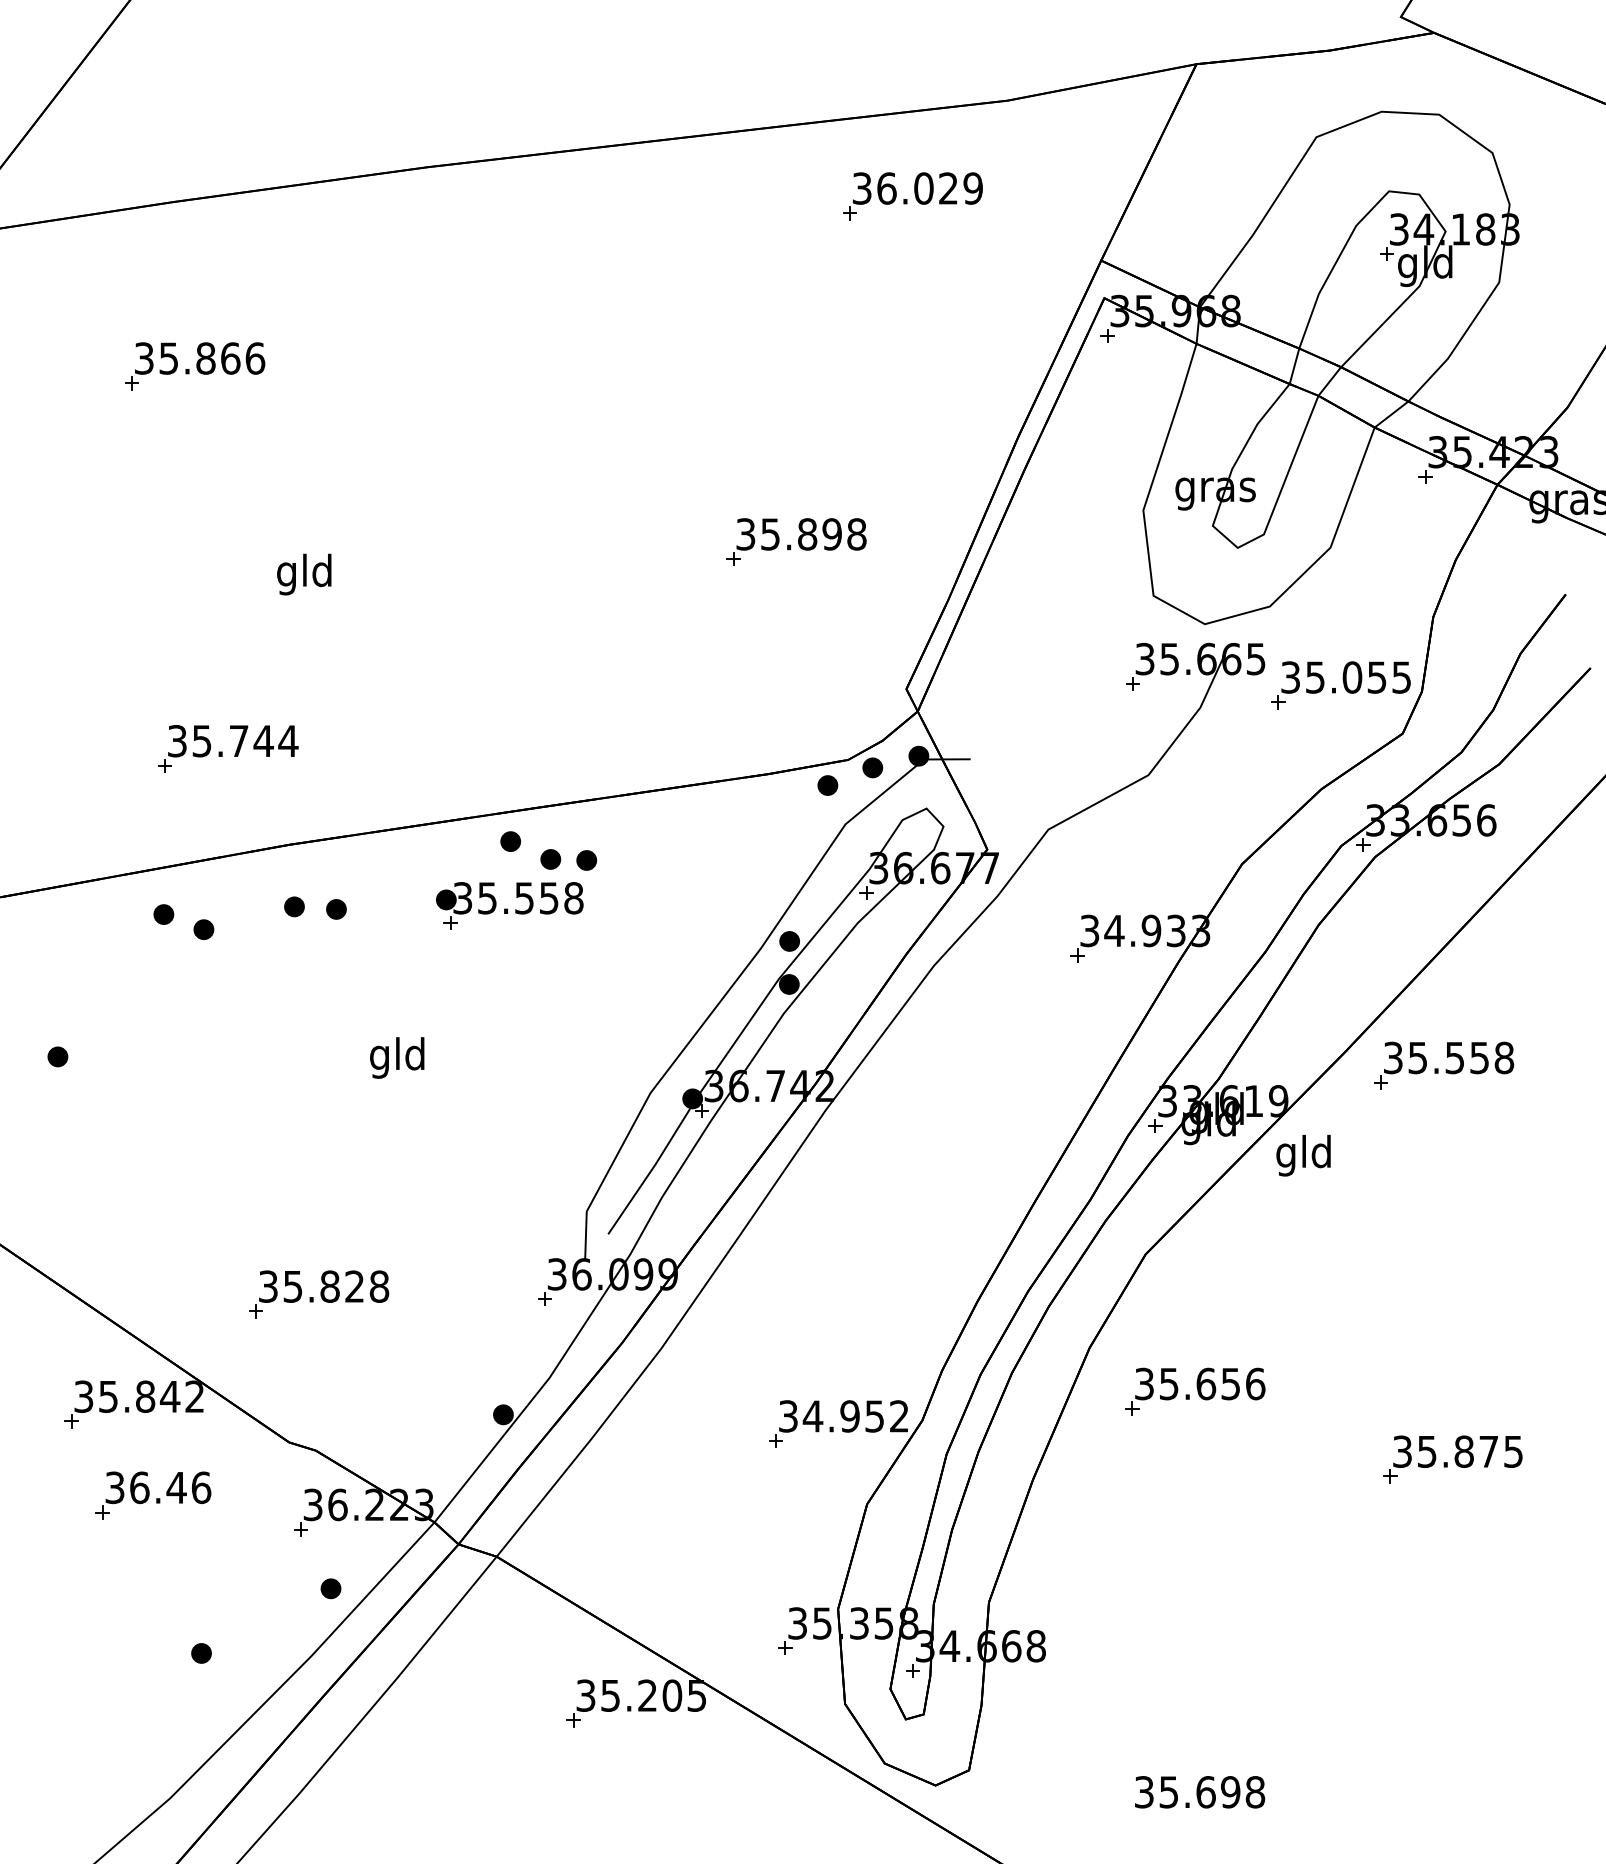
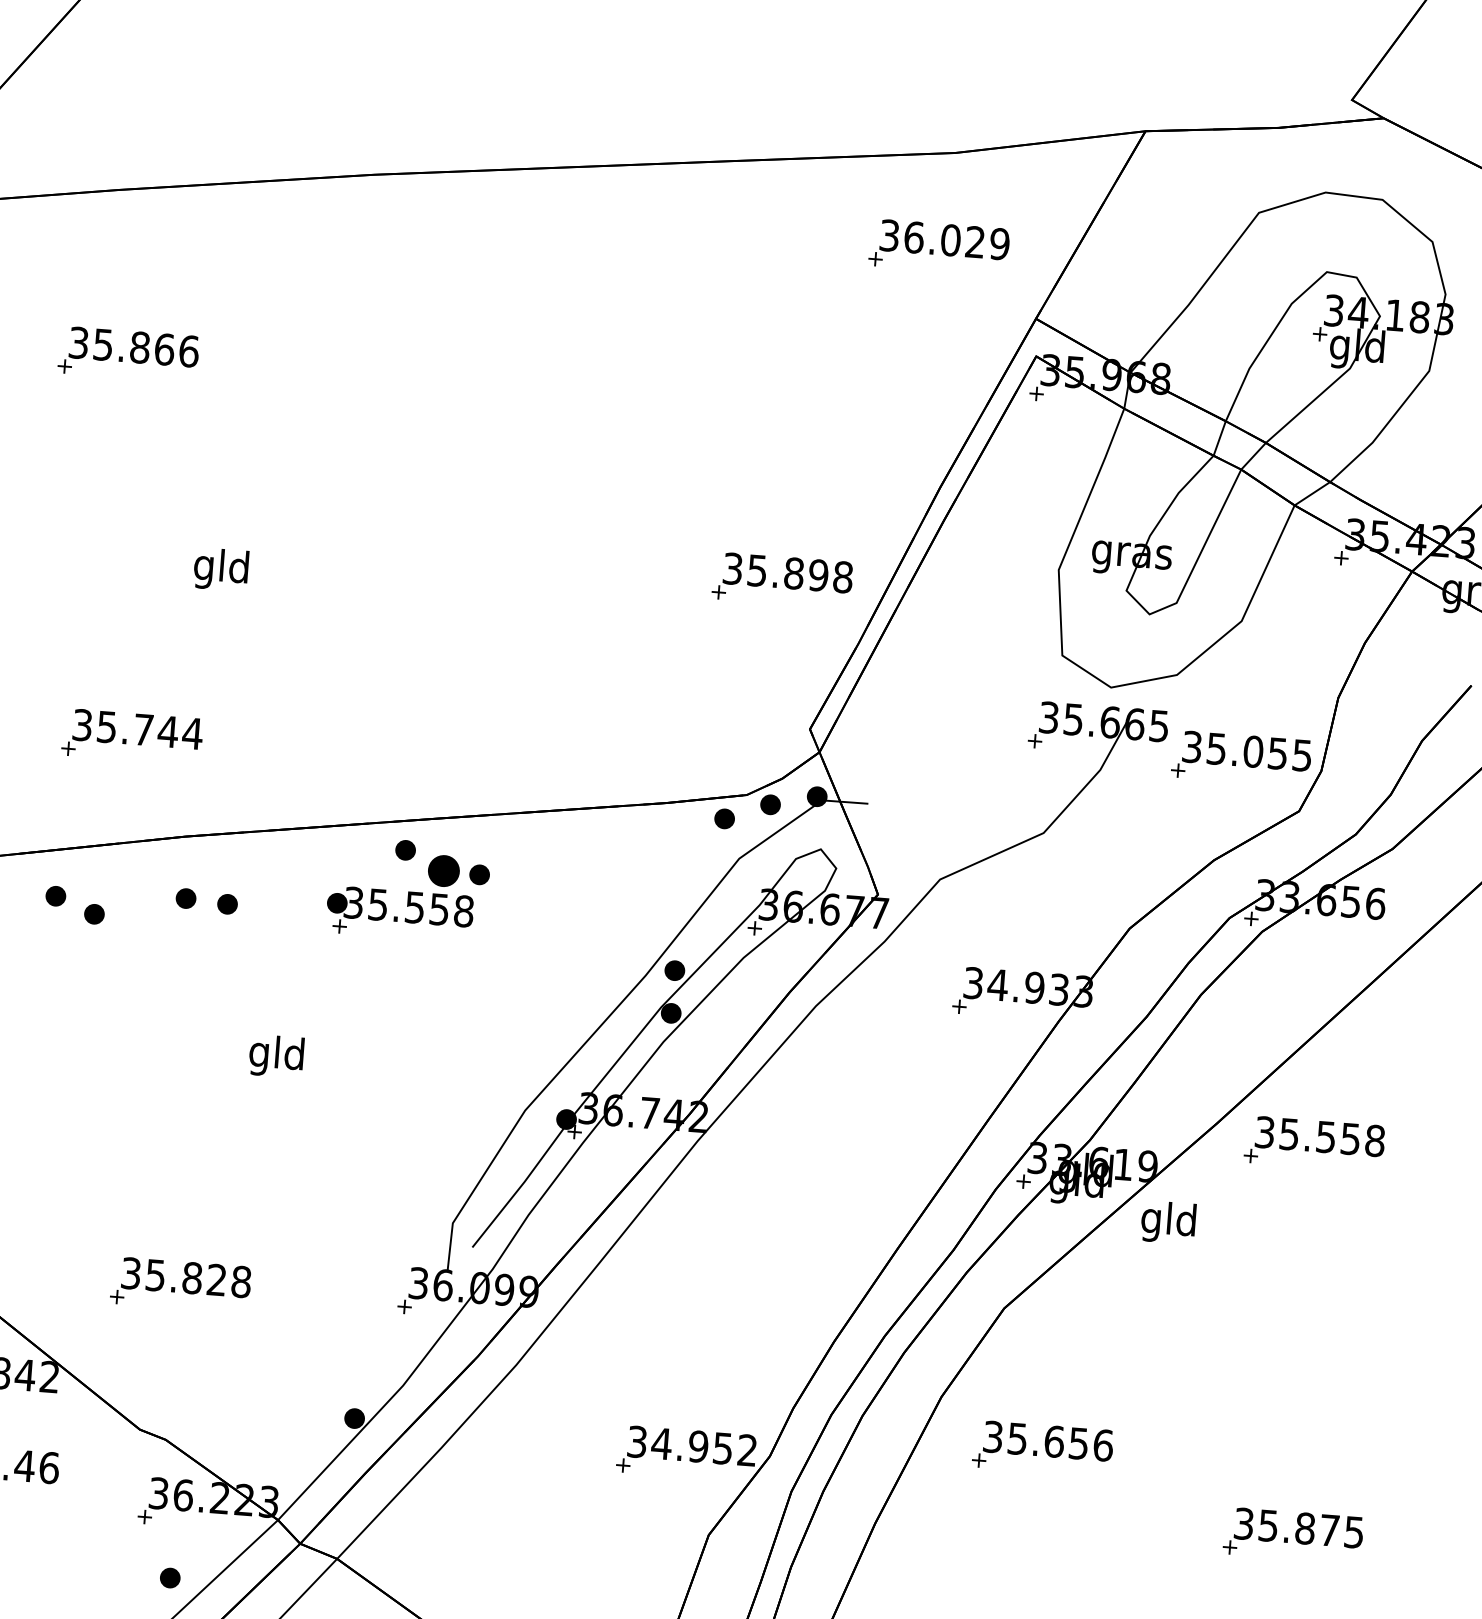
part: (912, 196) -> (938, 247), moved
part: (796, 541) -> (782, 579), moved
part: (550, 859) -> (443, 871), size x1.6

